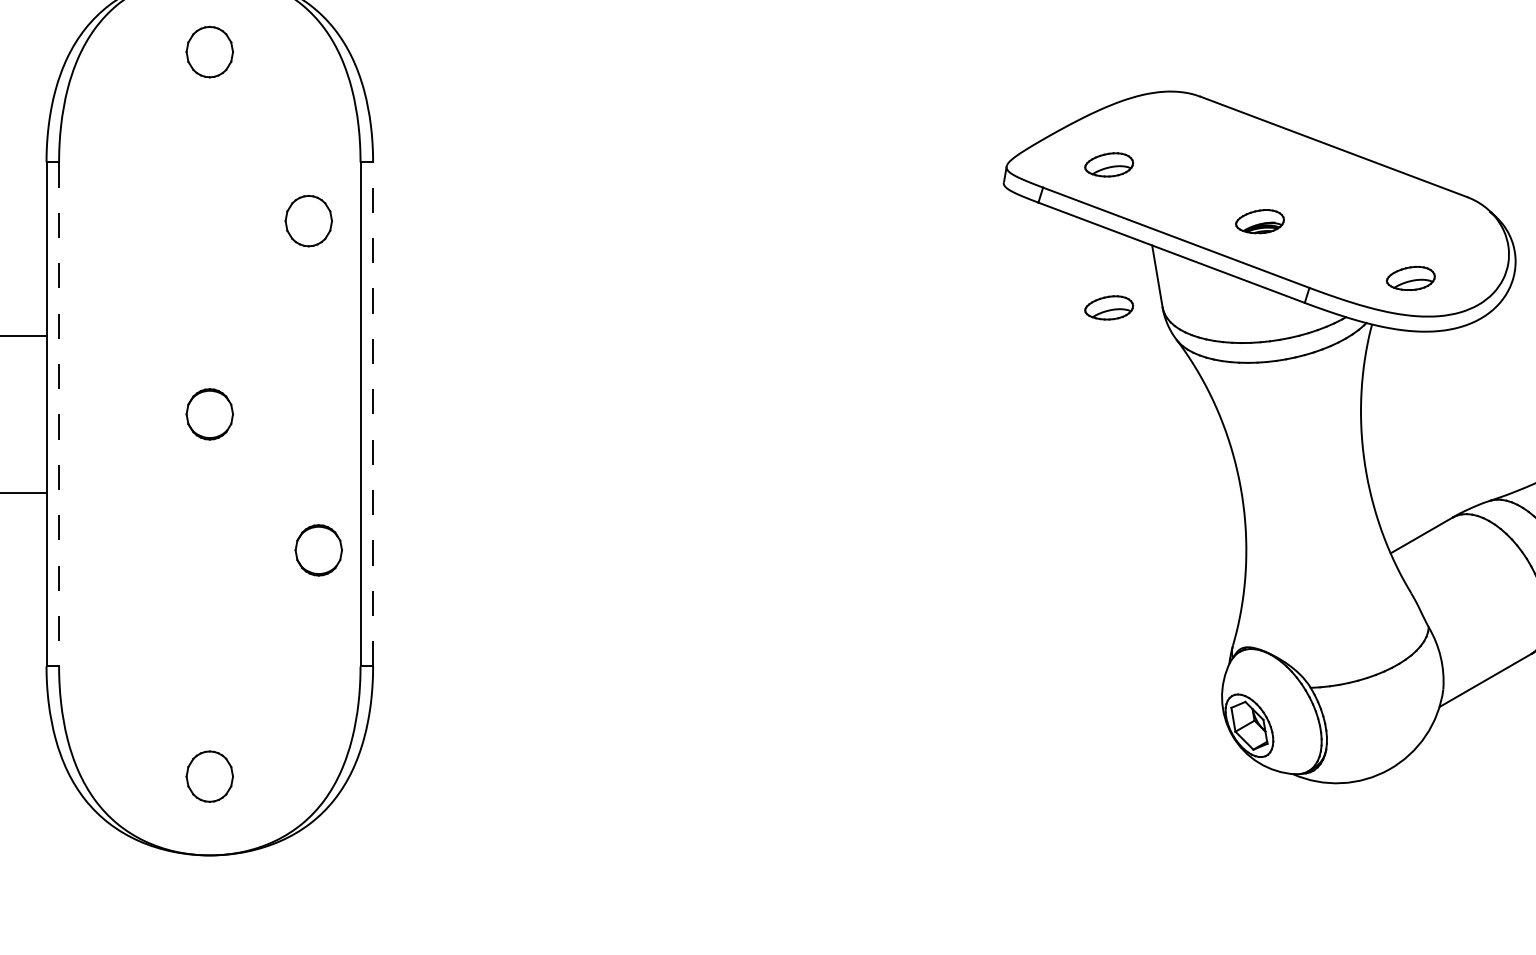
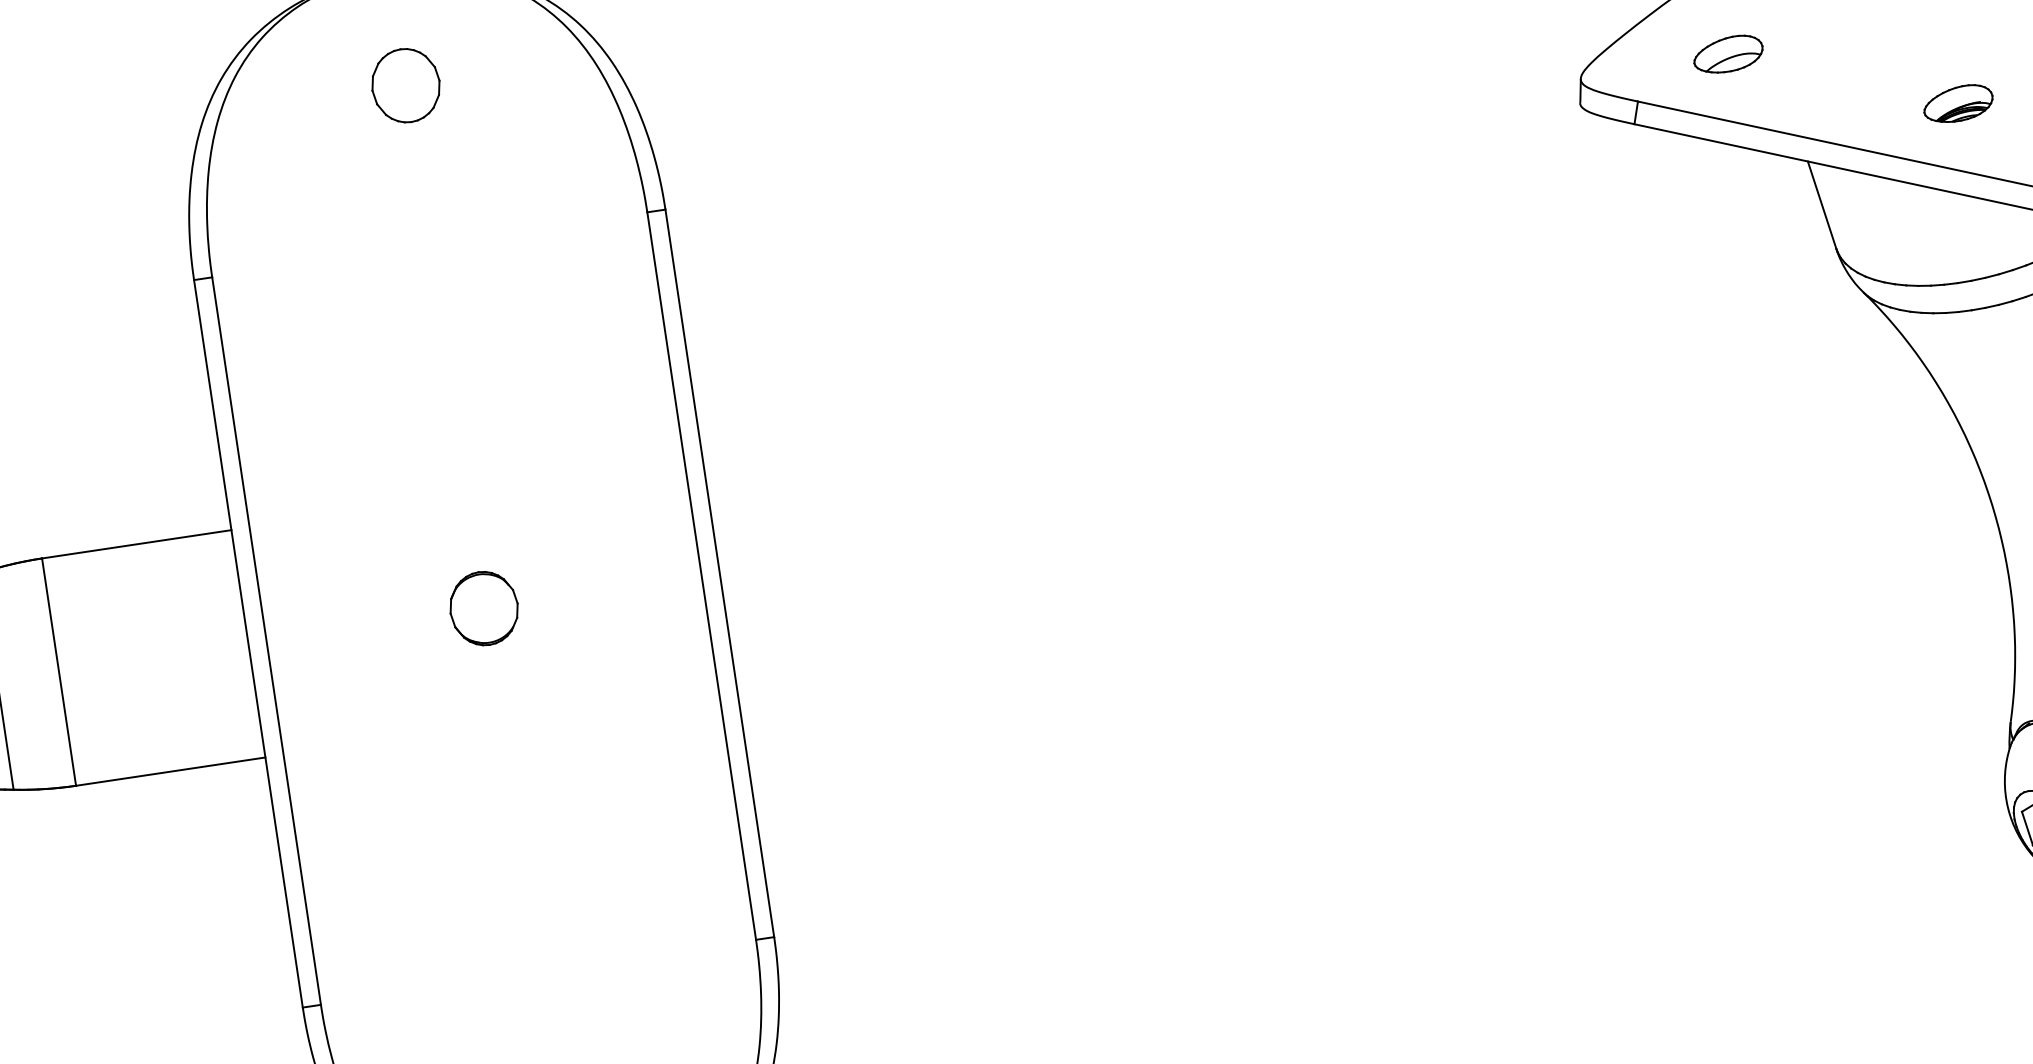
part: (308, 221) -> (584, 308), removed
part: (1109, 307) -> (1759, 260), removed
line: (373, 413) -> (720, 572), dashed -> solid
line: (59, 414) -> (267, 641), dashed -> solid
part: (318, 550) -> (670, 781), removed

